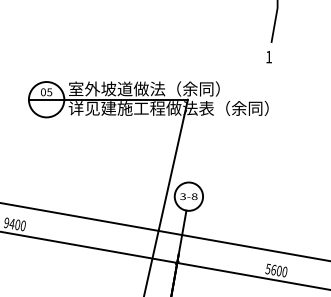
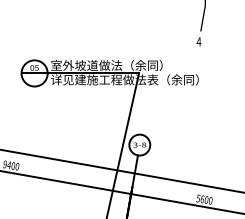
text: (268, 57) -> (198, 42), 1 -> 4

